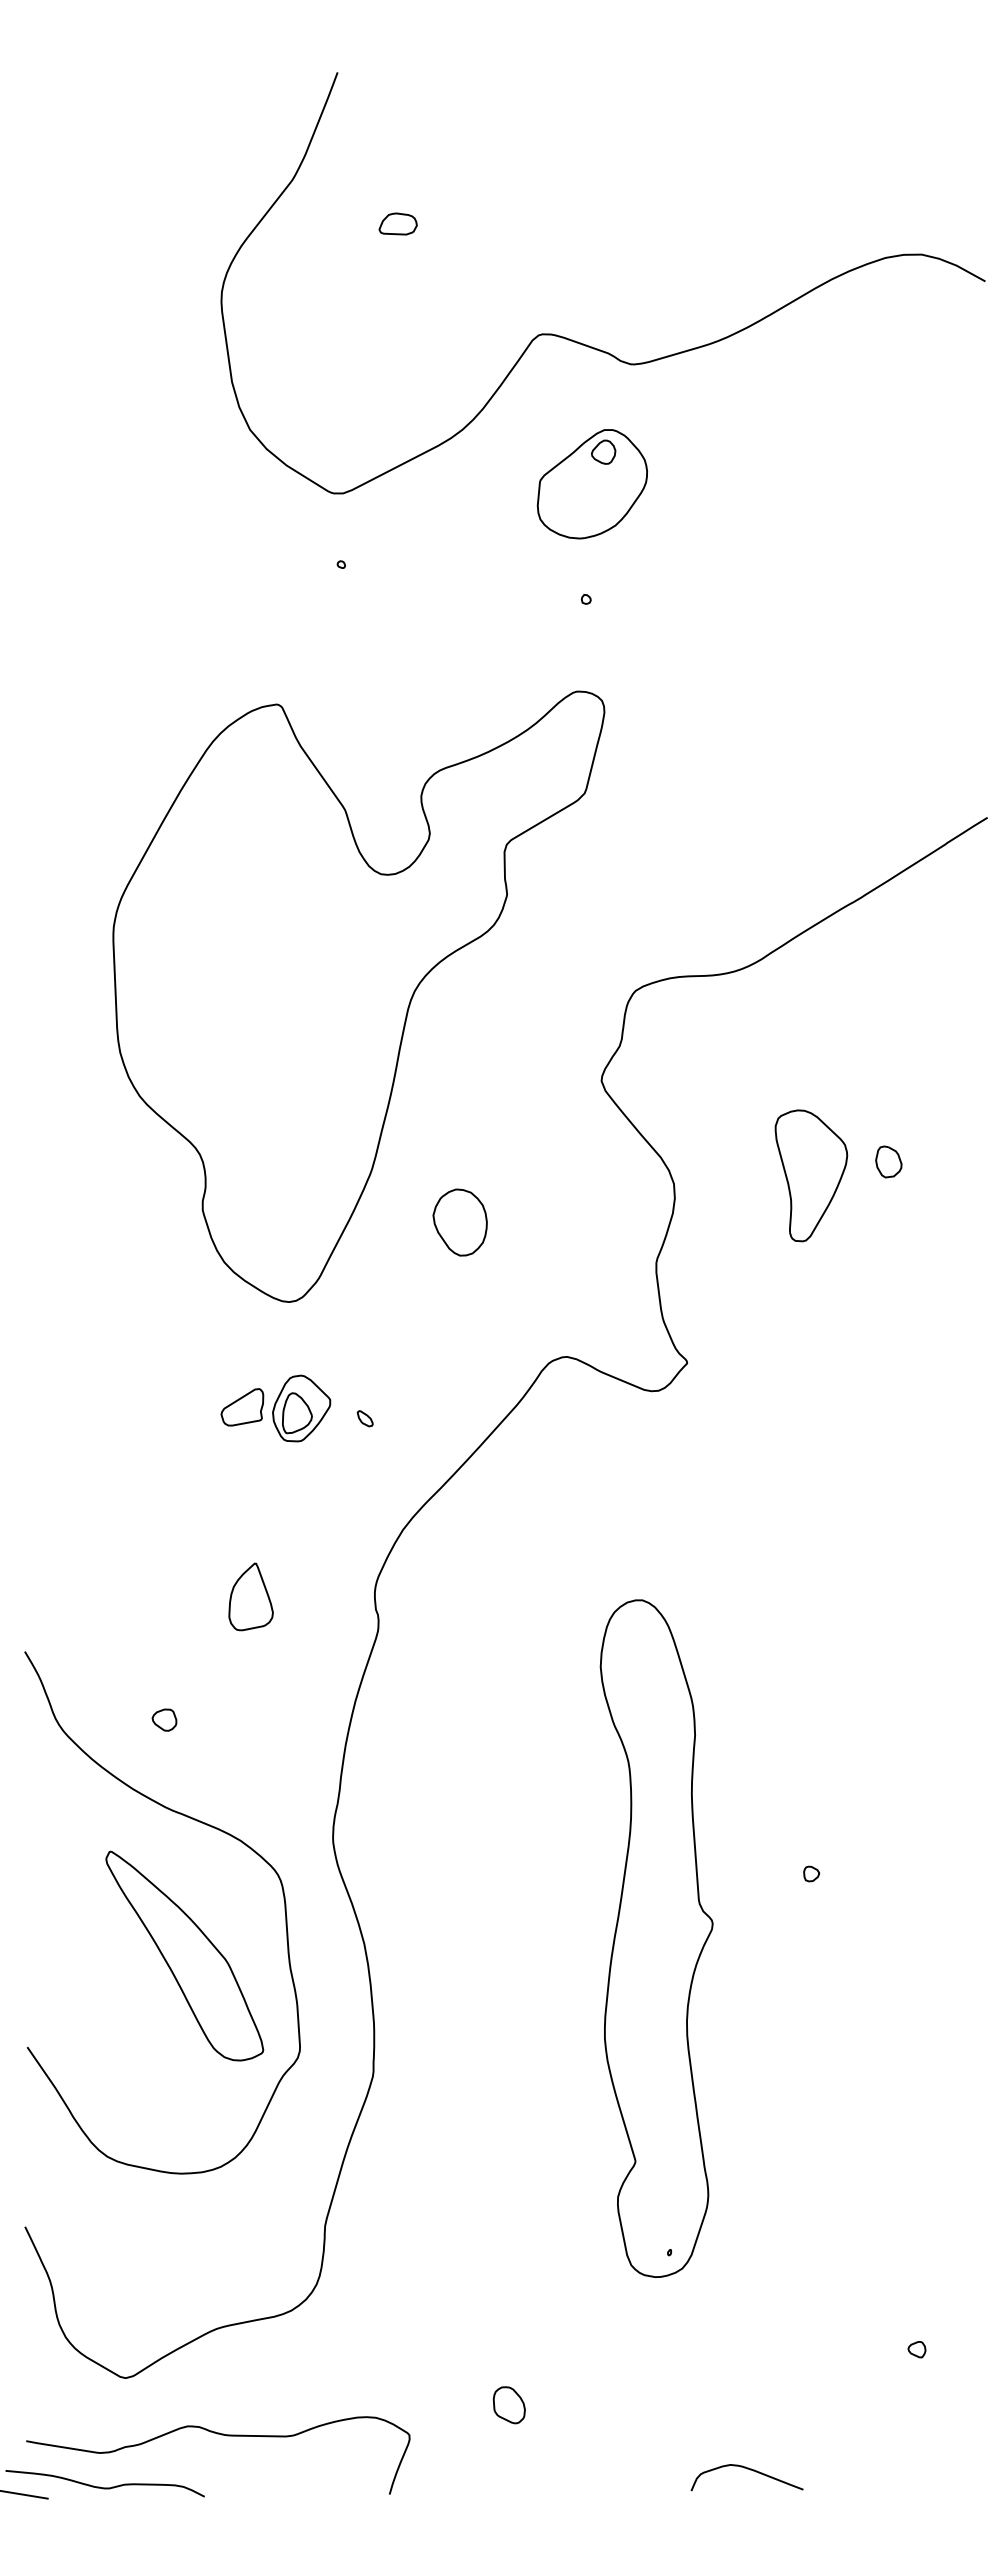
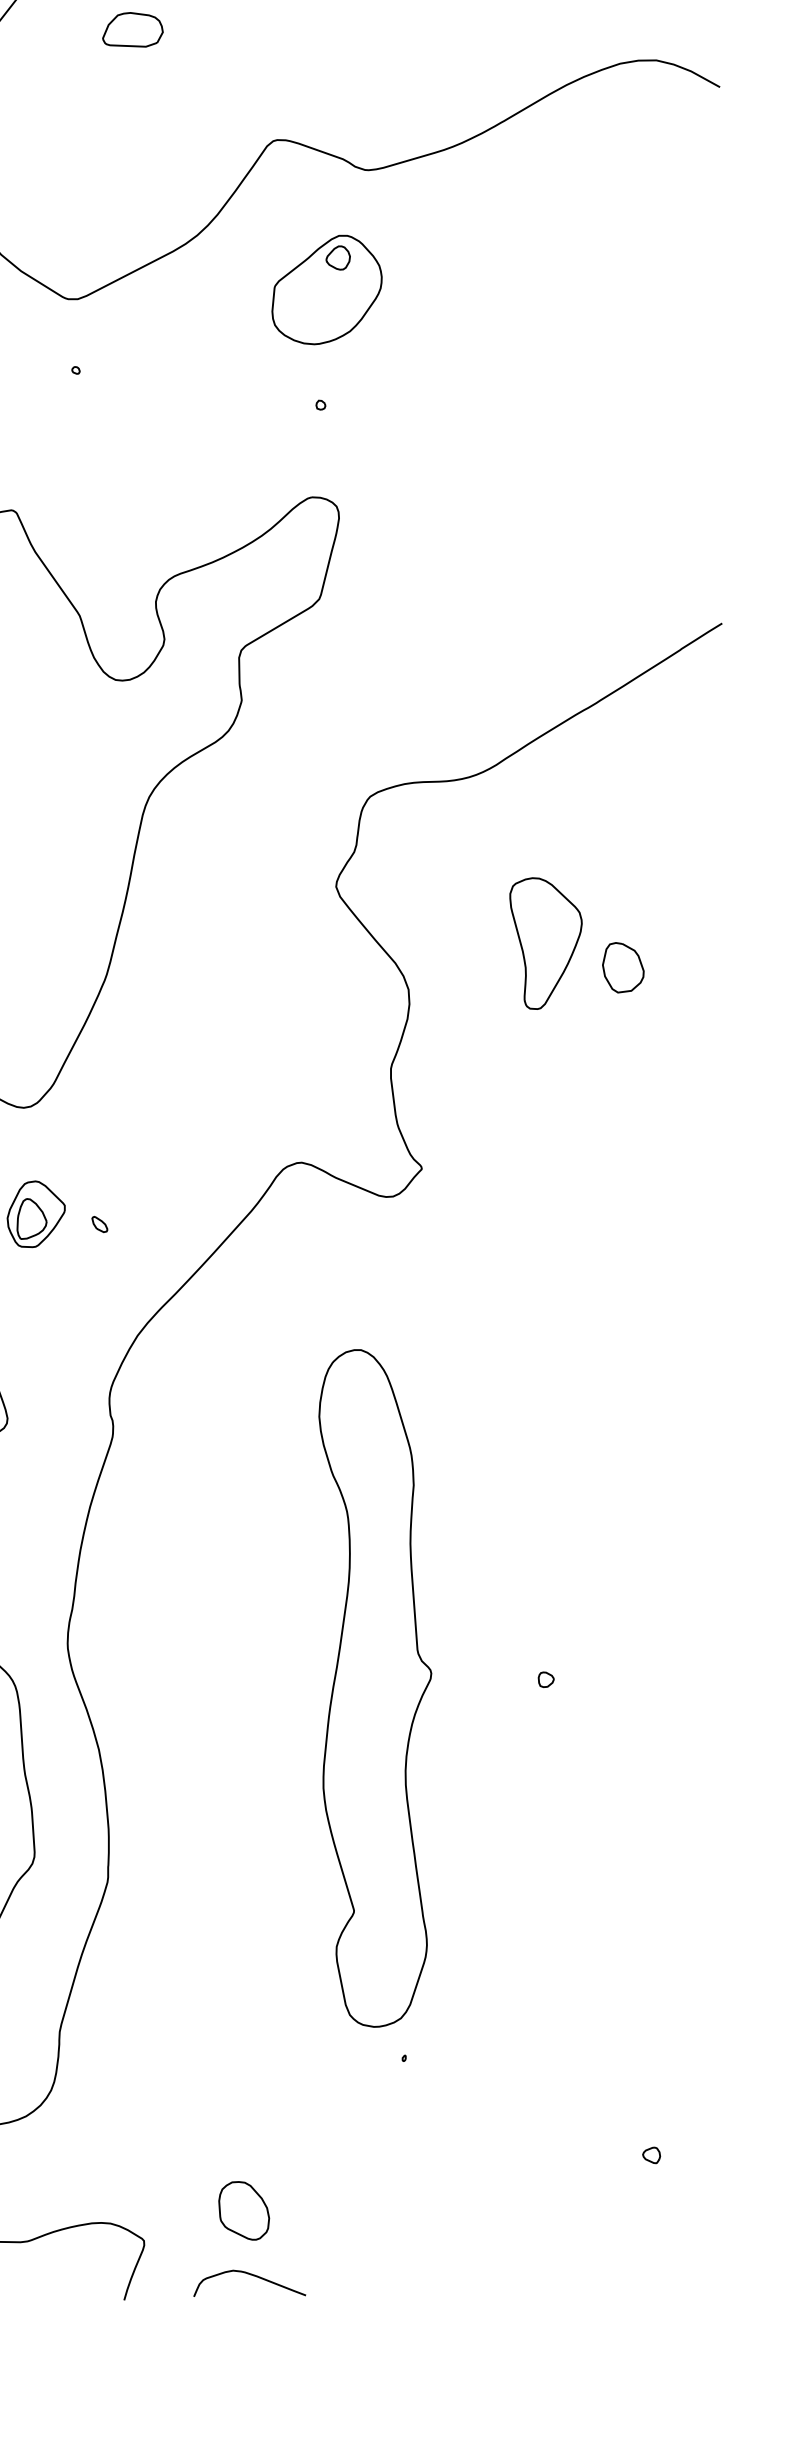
part: (397, 223) -> (132, 29), size x1.6
part: (888, 1161) -> (623, 967), size x1.6
part: (811, 1175) -> (546, 943), moved
part: (459, 1222) -> (194, 1028), removed
part: (656, 1938) -> (375, 1688), moved
part: (508, 2405) -> (243, 2211), size x1.6
curve: (747, 2469) -> (250, 2275), moved

